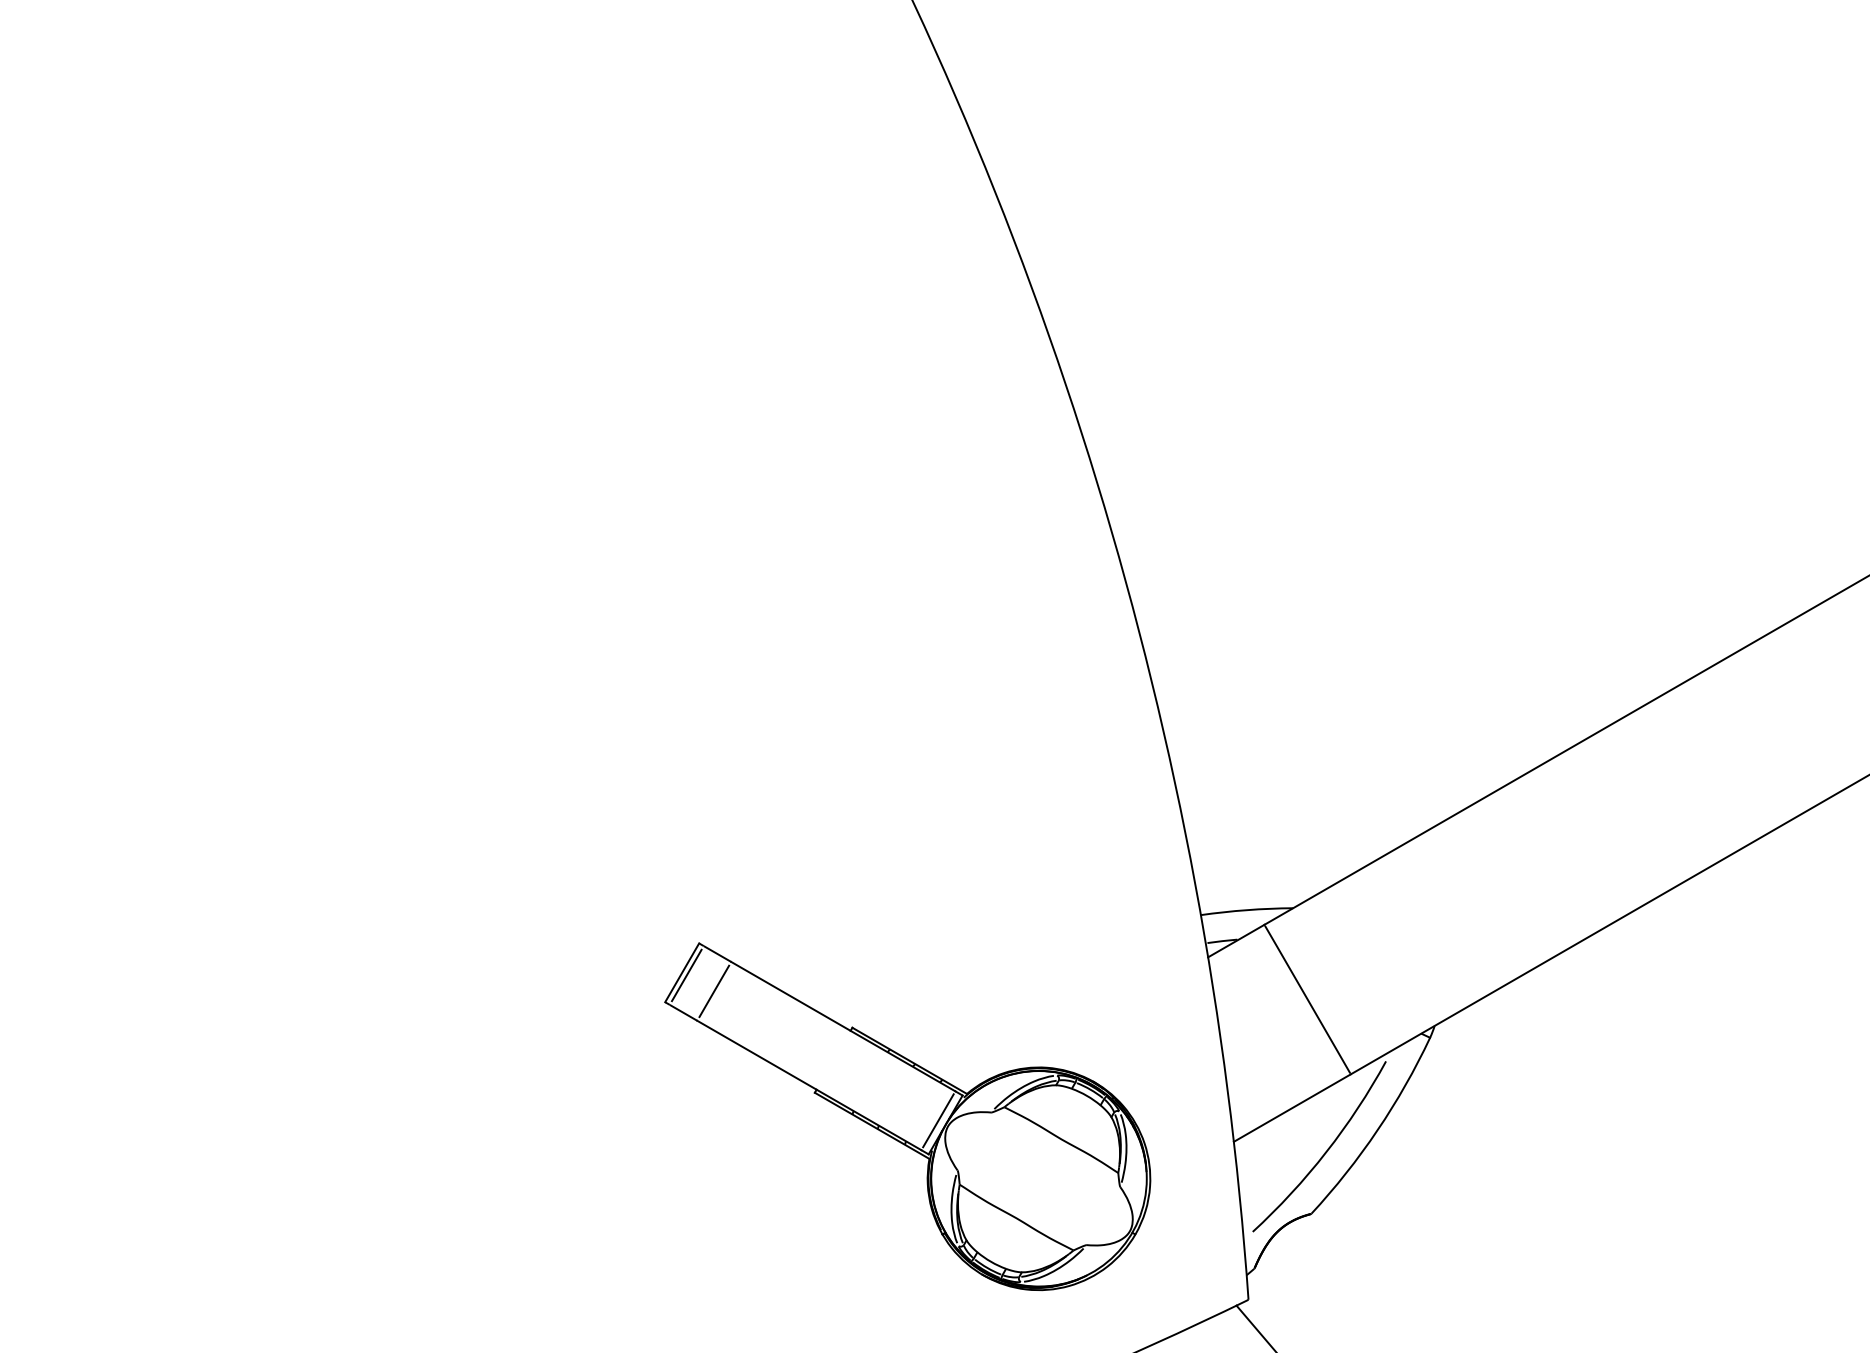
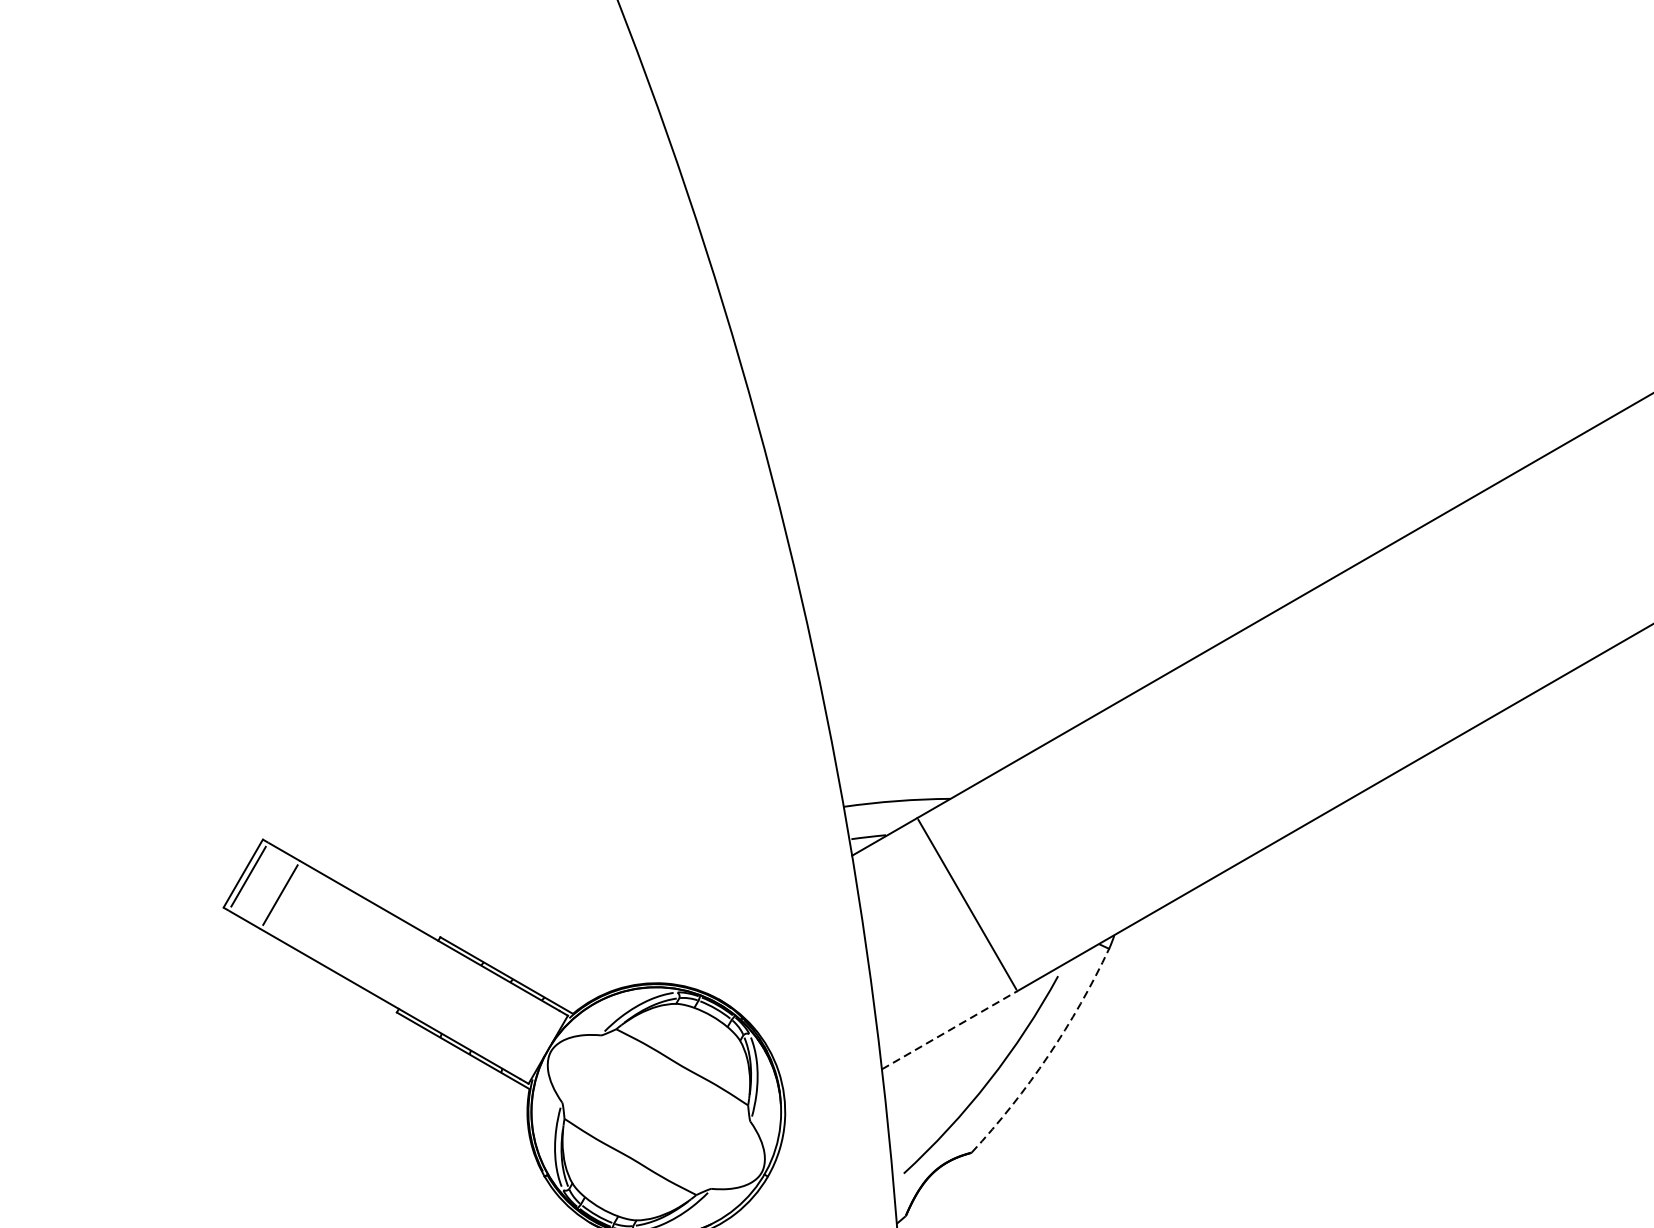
line: (1292, 1108) -> (949, 1030), solid -> dashed
line: (938, 1120) -> (539, 1044), removed
arc: (1377, 1130) -> (1048, 1056), solid -> dashed

